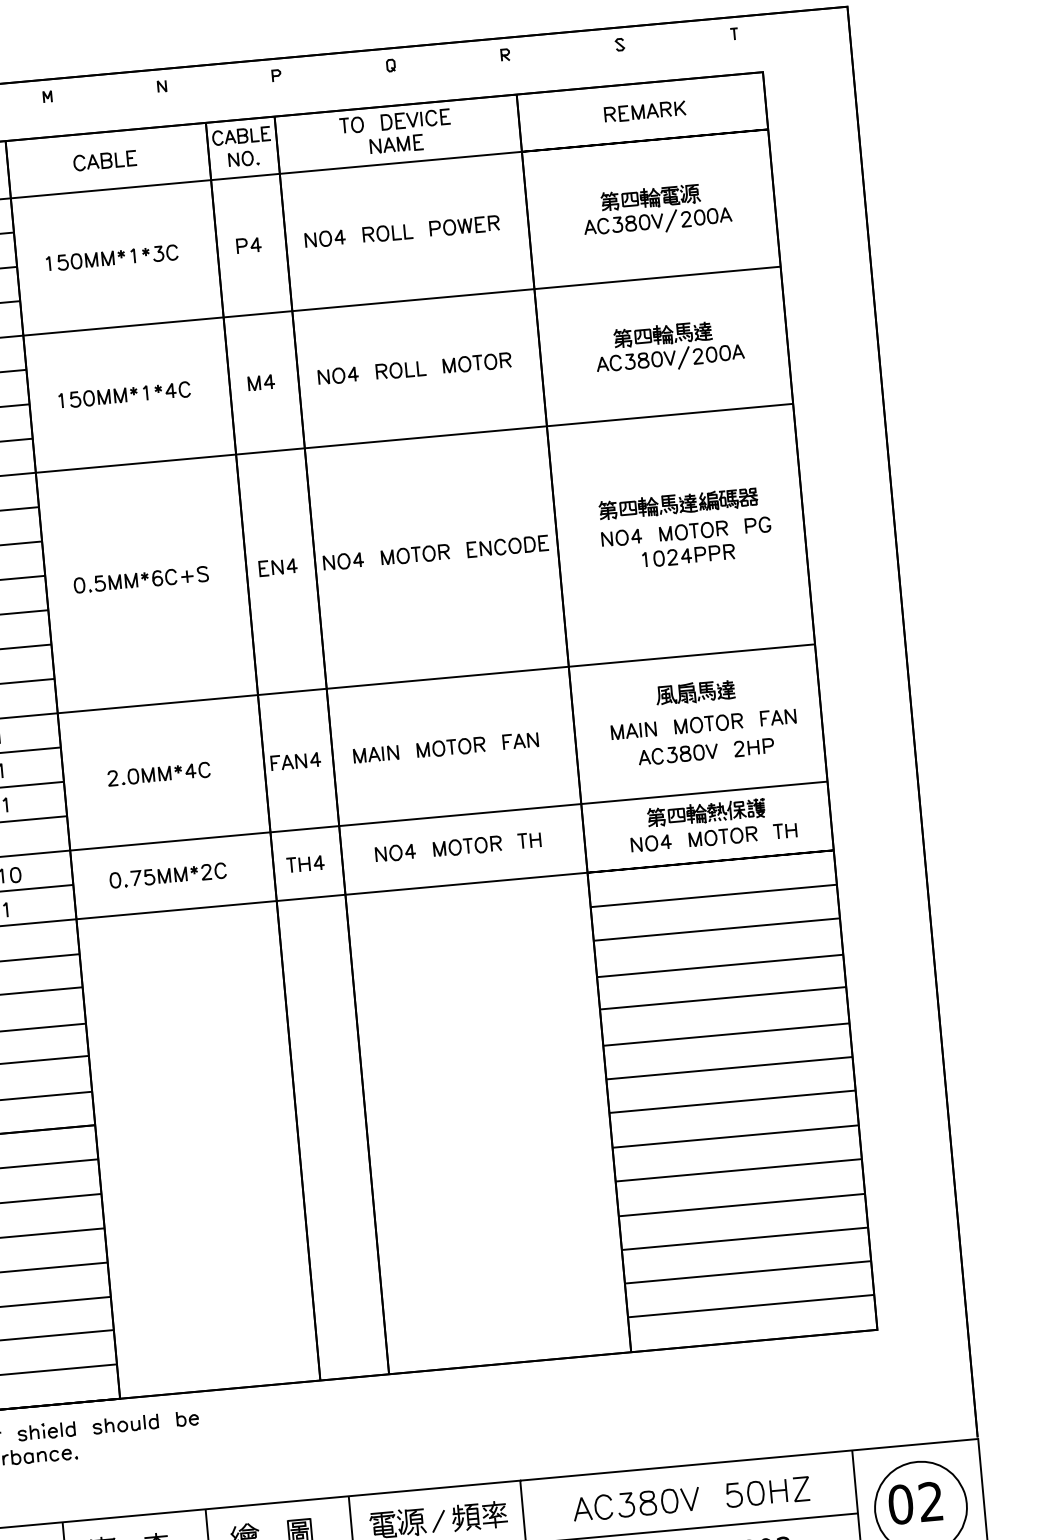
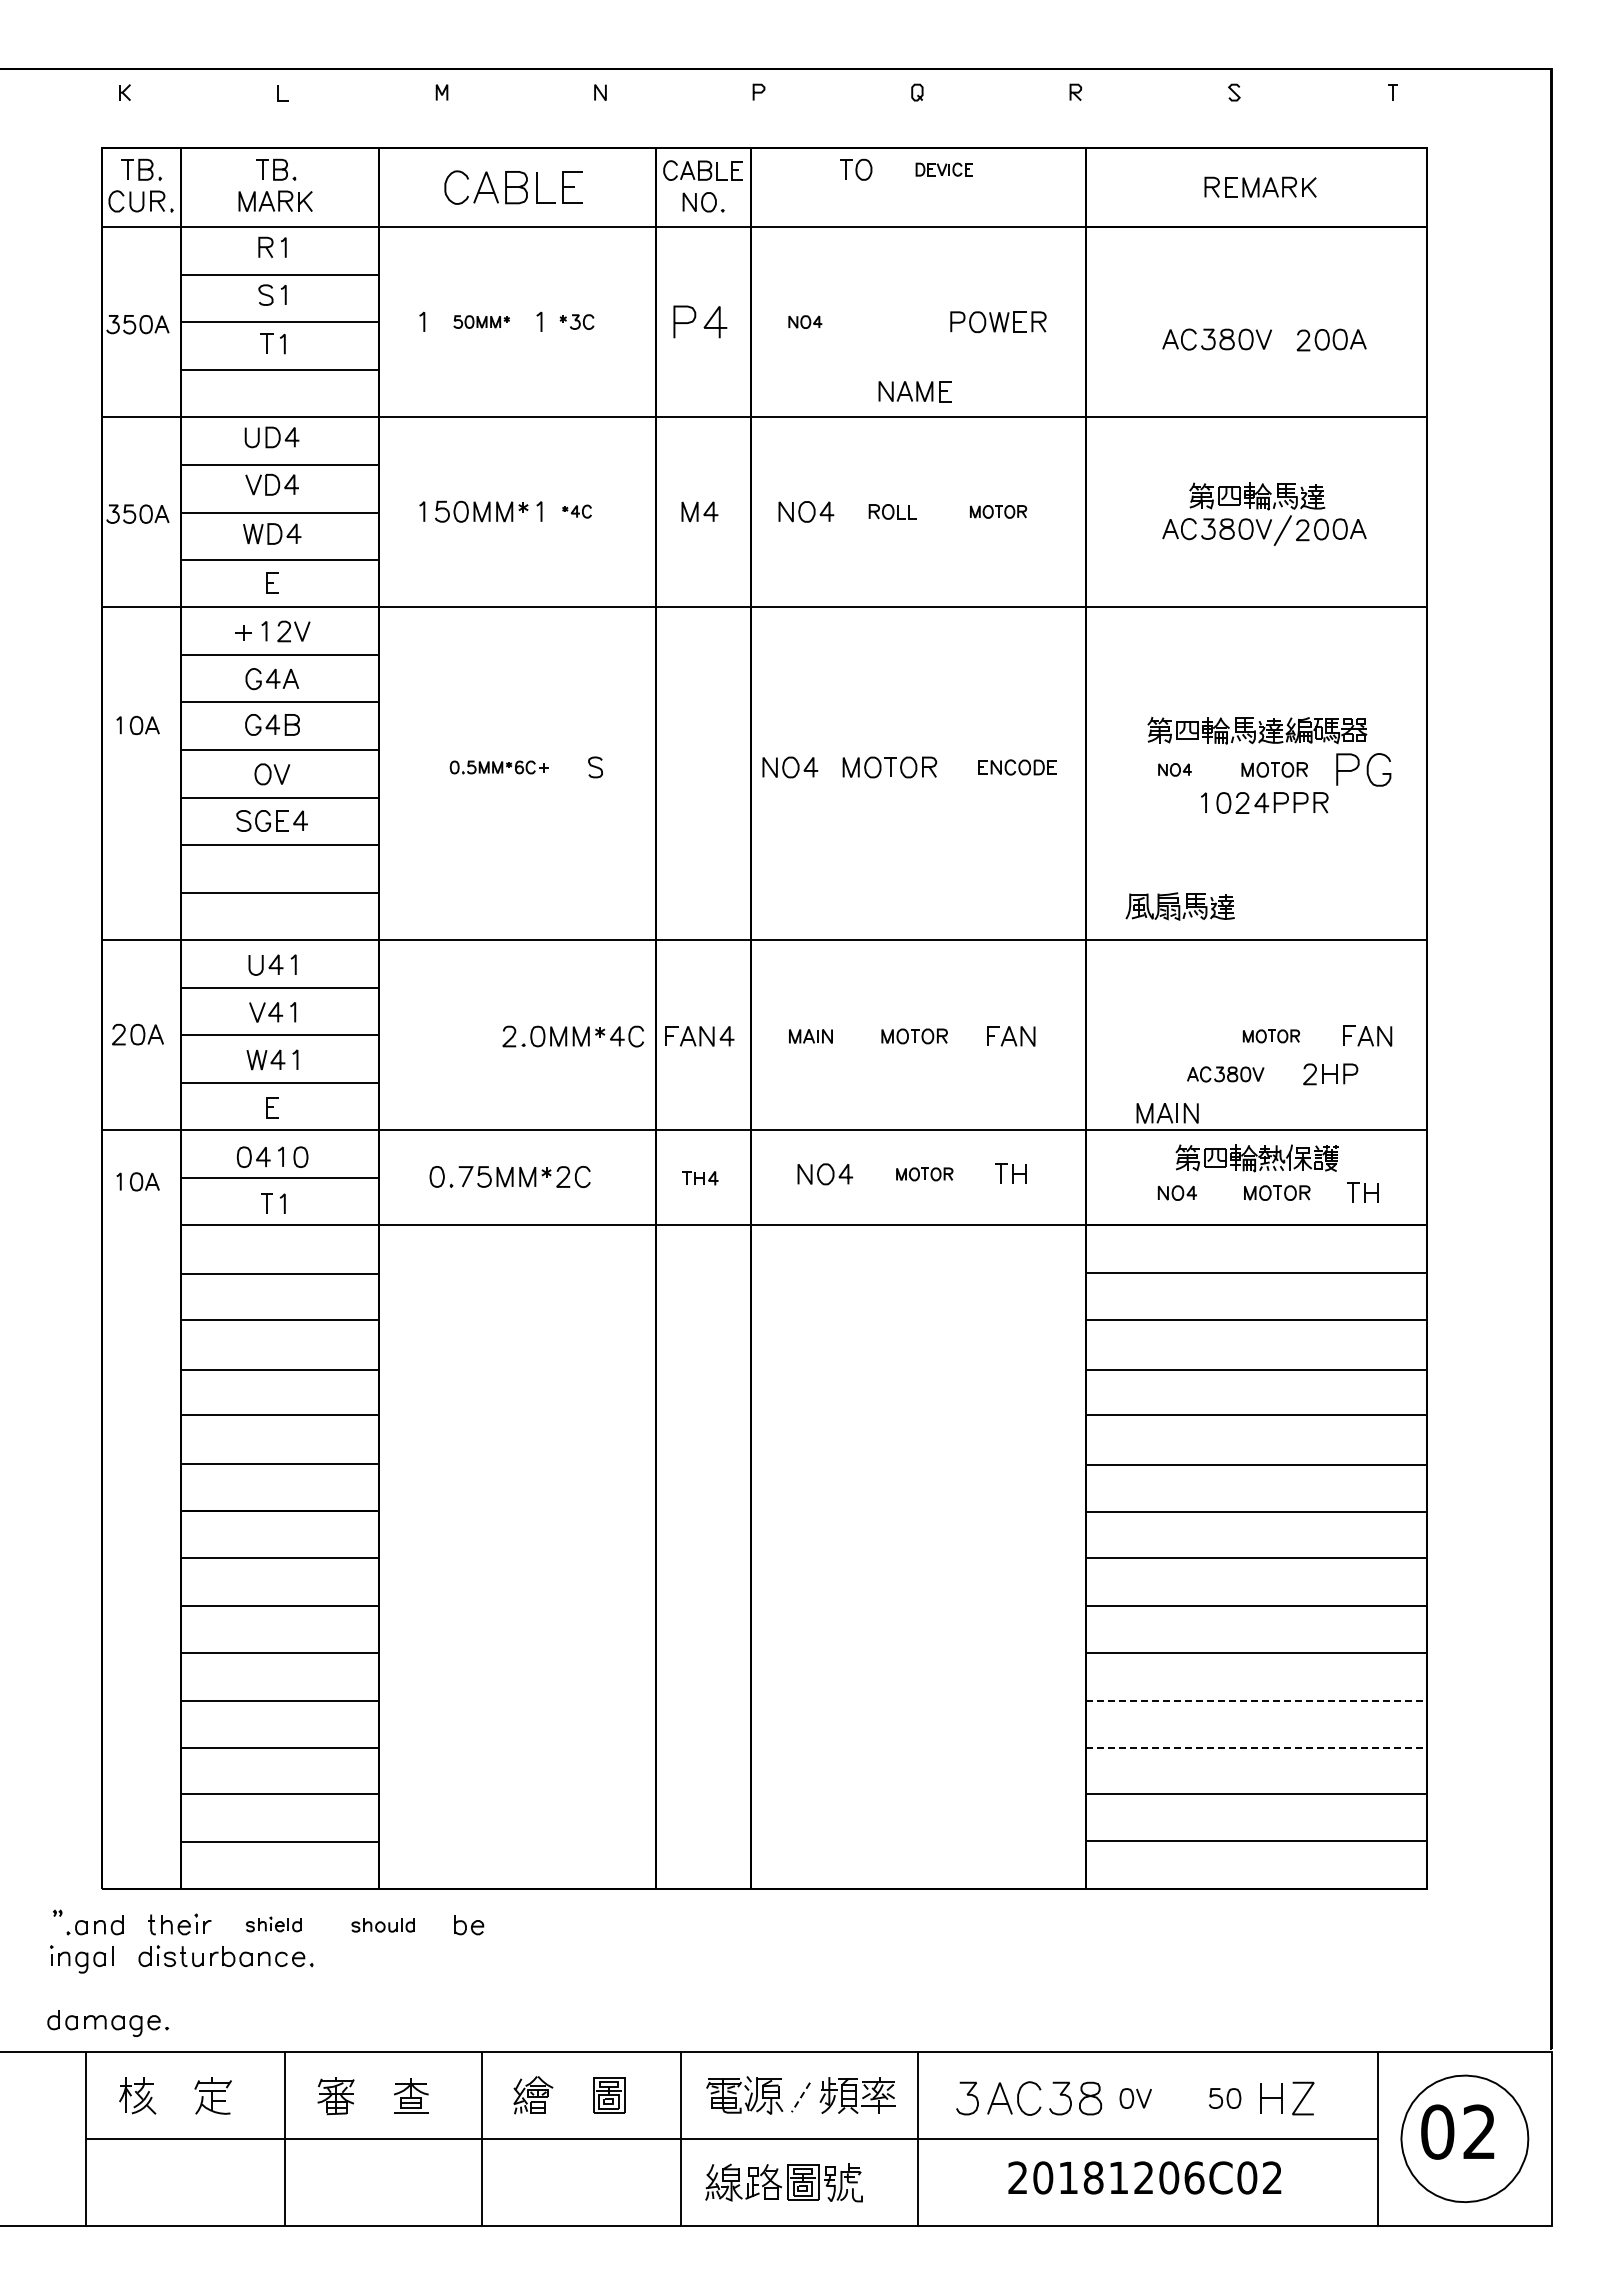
part: (415, 119) -> (944, 169), size x0.6
part: (396, 144) -> (914, 391), moved
part: (104, 160) -> (512, 187), size x1.6
part: (651, 210) -> (1257, 324), removed
part: (387, 232) -> (891, 321), removed
part: (325, 238) -> (805, 321), size x0.6
part: (248, 245) -> (699, 321), size x1.6
part: (159, 253) -> (576, 321), size x0.7
part: (91, 259) -> (481, 321), size x0.6
part: (477, 362) -> (998, 511), size x0.6
part: (400, 369) -> (892, 511), size x0.7
part: (172, 390) -> (576, 511), size x0.6
part: (757, 525) -> (1363, 769), size x1.6
part: (693, 531) -> (1274, 769), size x0.7
part: (621, 537) -> (1174, 769), size x0.6
part: (507, 546) -> (1017, 767), size x0.7
part: (277, 567) -> (699, 767), removed
part: (133, 580) -> (499, 767), size x0.6
part: (695, 692) -> (1179, 906), moved
part: (708, 724) -> (1271, 1036), size x0.6
part: (633, 730) -> (1167, 1113), moved
part: (450, 747) -> (914, 1036), size x0.7
part: (375, 754) -> (810, 1036), size x0.7
part: (678, 754) -> (1225, 1074), size x0.7
part: (158, 774) -> (572, 1036), moved
part: (723, 836) -> (1277, 1192), size x0.7
part: (651, 842) -> (1177, 1192), size x0.7
part: (467, 846) -> (924, 1174), size x0.6
part: (305, 864) -> (700, 1178), size x0.7
line: (742, 1205) -> (1257, 1701), solid -> dashed
line: (745, 1238) -> (1257, 1747), solid -> dashed
part: (125, 1424) -> (383, 1925), size x0.7
part: (46, 1431) -> (273, 1924), size x0.7
part: (744, 1494) -> (1224, 2098), size x0.6
part: (680, 1500) -> (1135, 2098), size x0.6
curve: (558, 1509) -> (967, 2095), added
line: (438, 1521) -> (800, 2097), solid -> dashed

